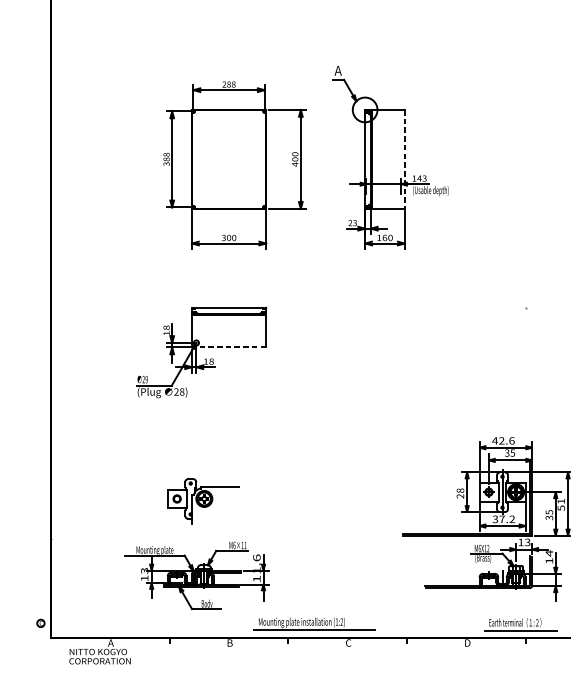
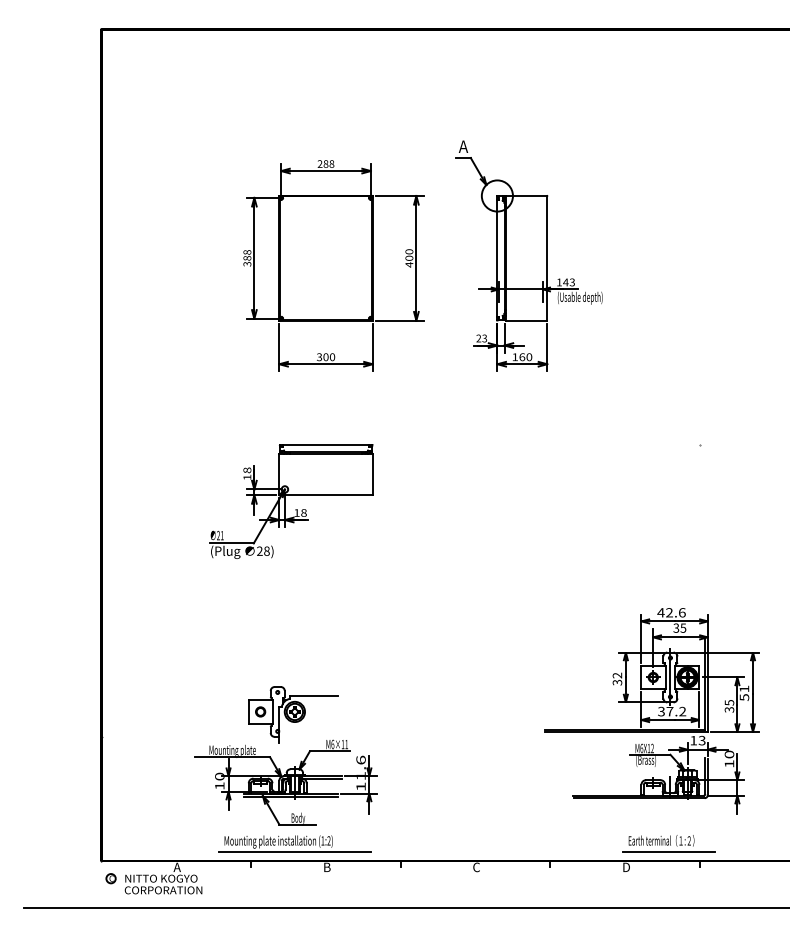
line: (404, 159) -> (547, 258), dashed -> solid
line: (229, 347) -> (326, 495), dashed -> solid
text: (146, 379) -> (221, 535), 29 -> 21
text: (460, 493) -> (617, 678), 28 -> 32
part: (203, 501) -> (293, 714), moved
text: (549, 553) -> (729, 754), 14 -> 10
text: (144, 570) -> (219, 776), 13 -> 10
part: (40, 623) -> (110, 878), moved
part: (314, 624) -> (294, 843), moved
part: (520, 624) -> (668, 843), moved

